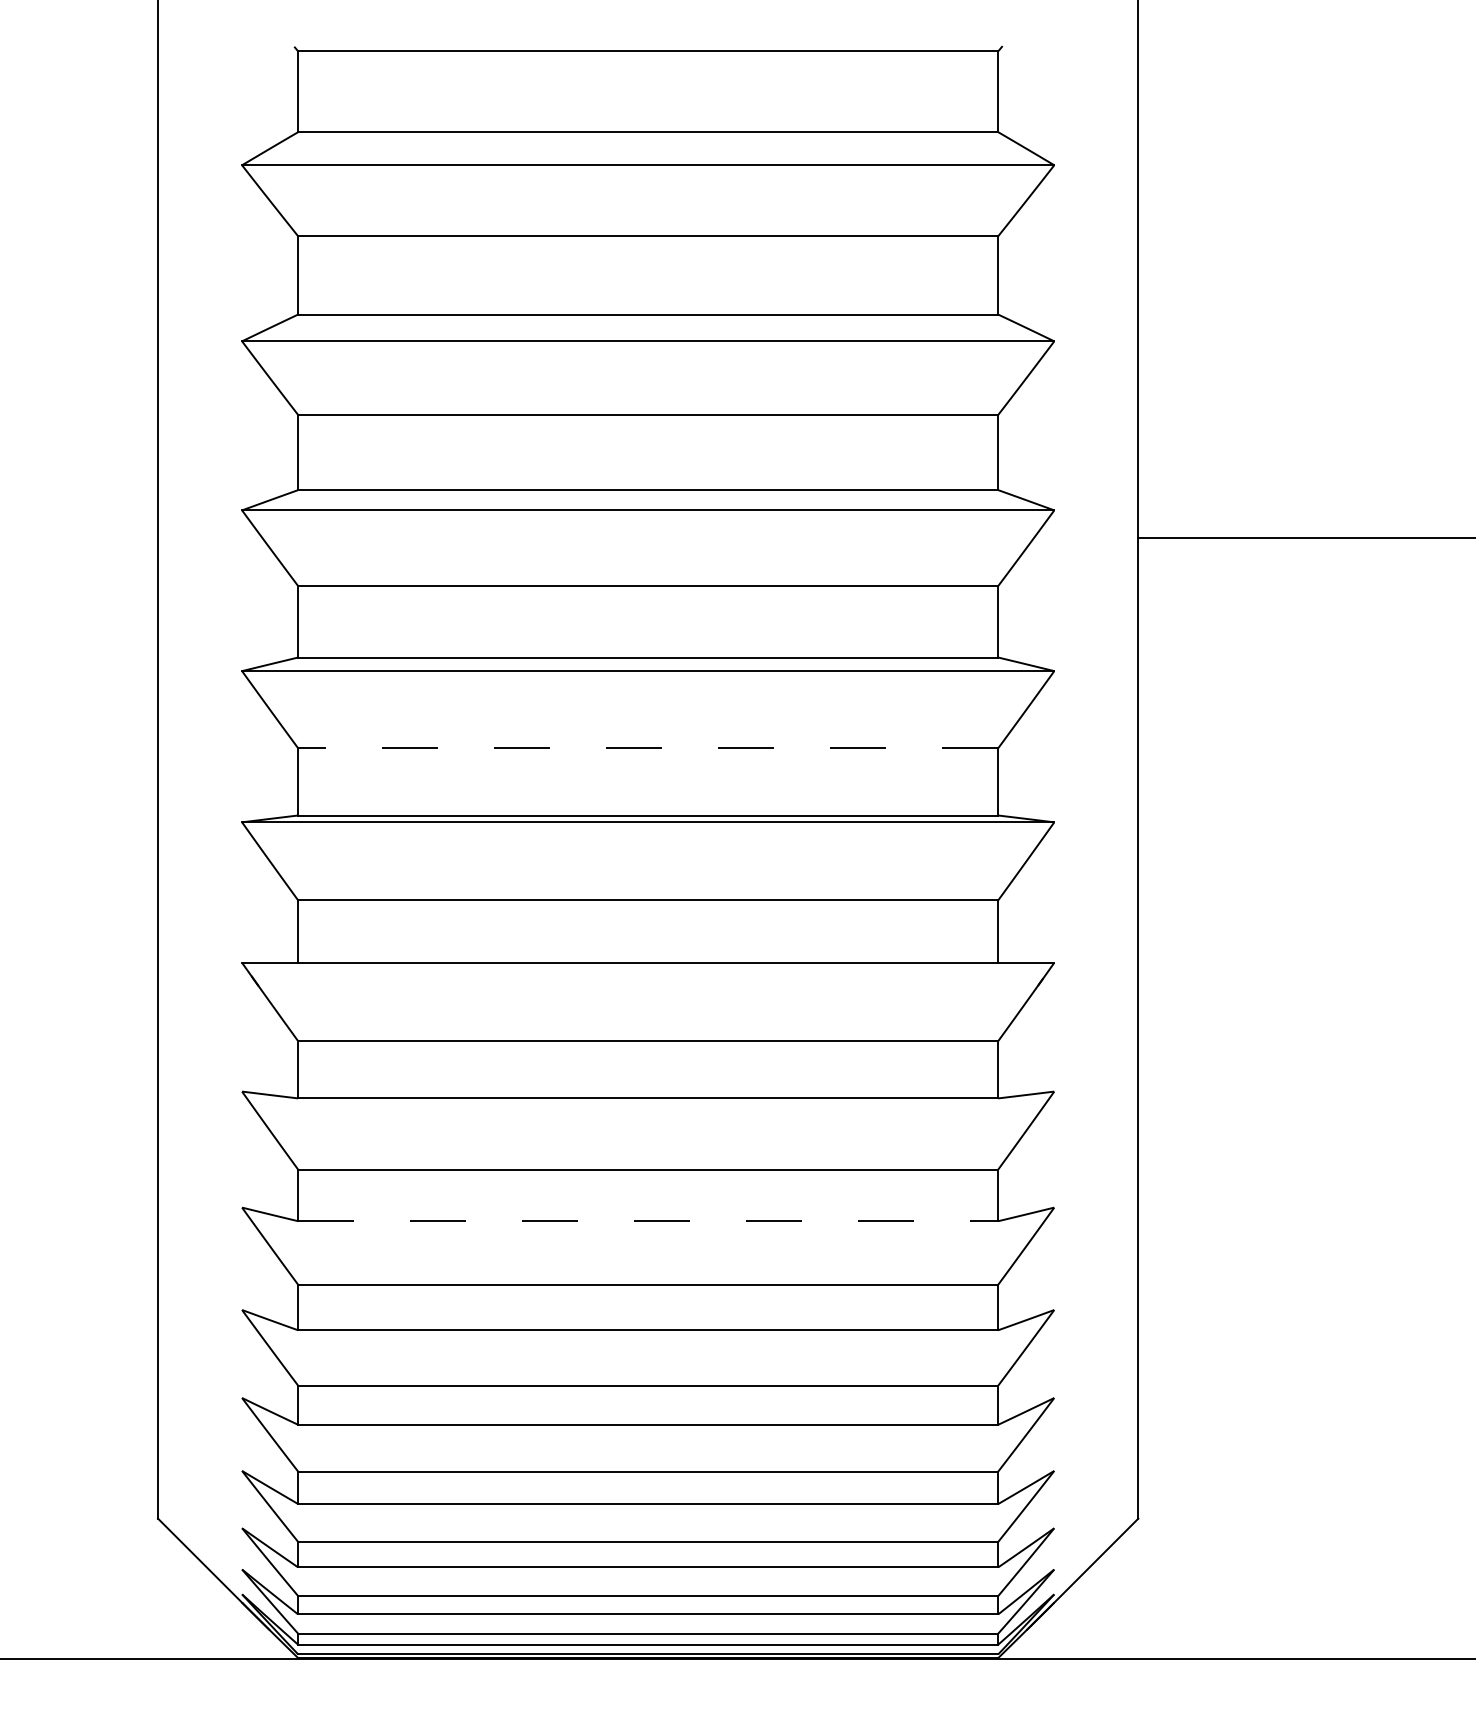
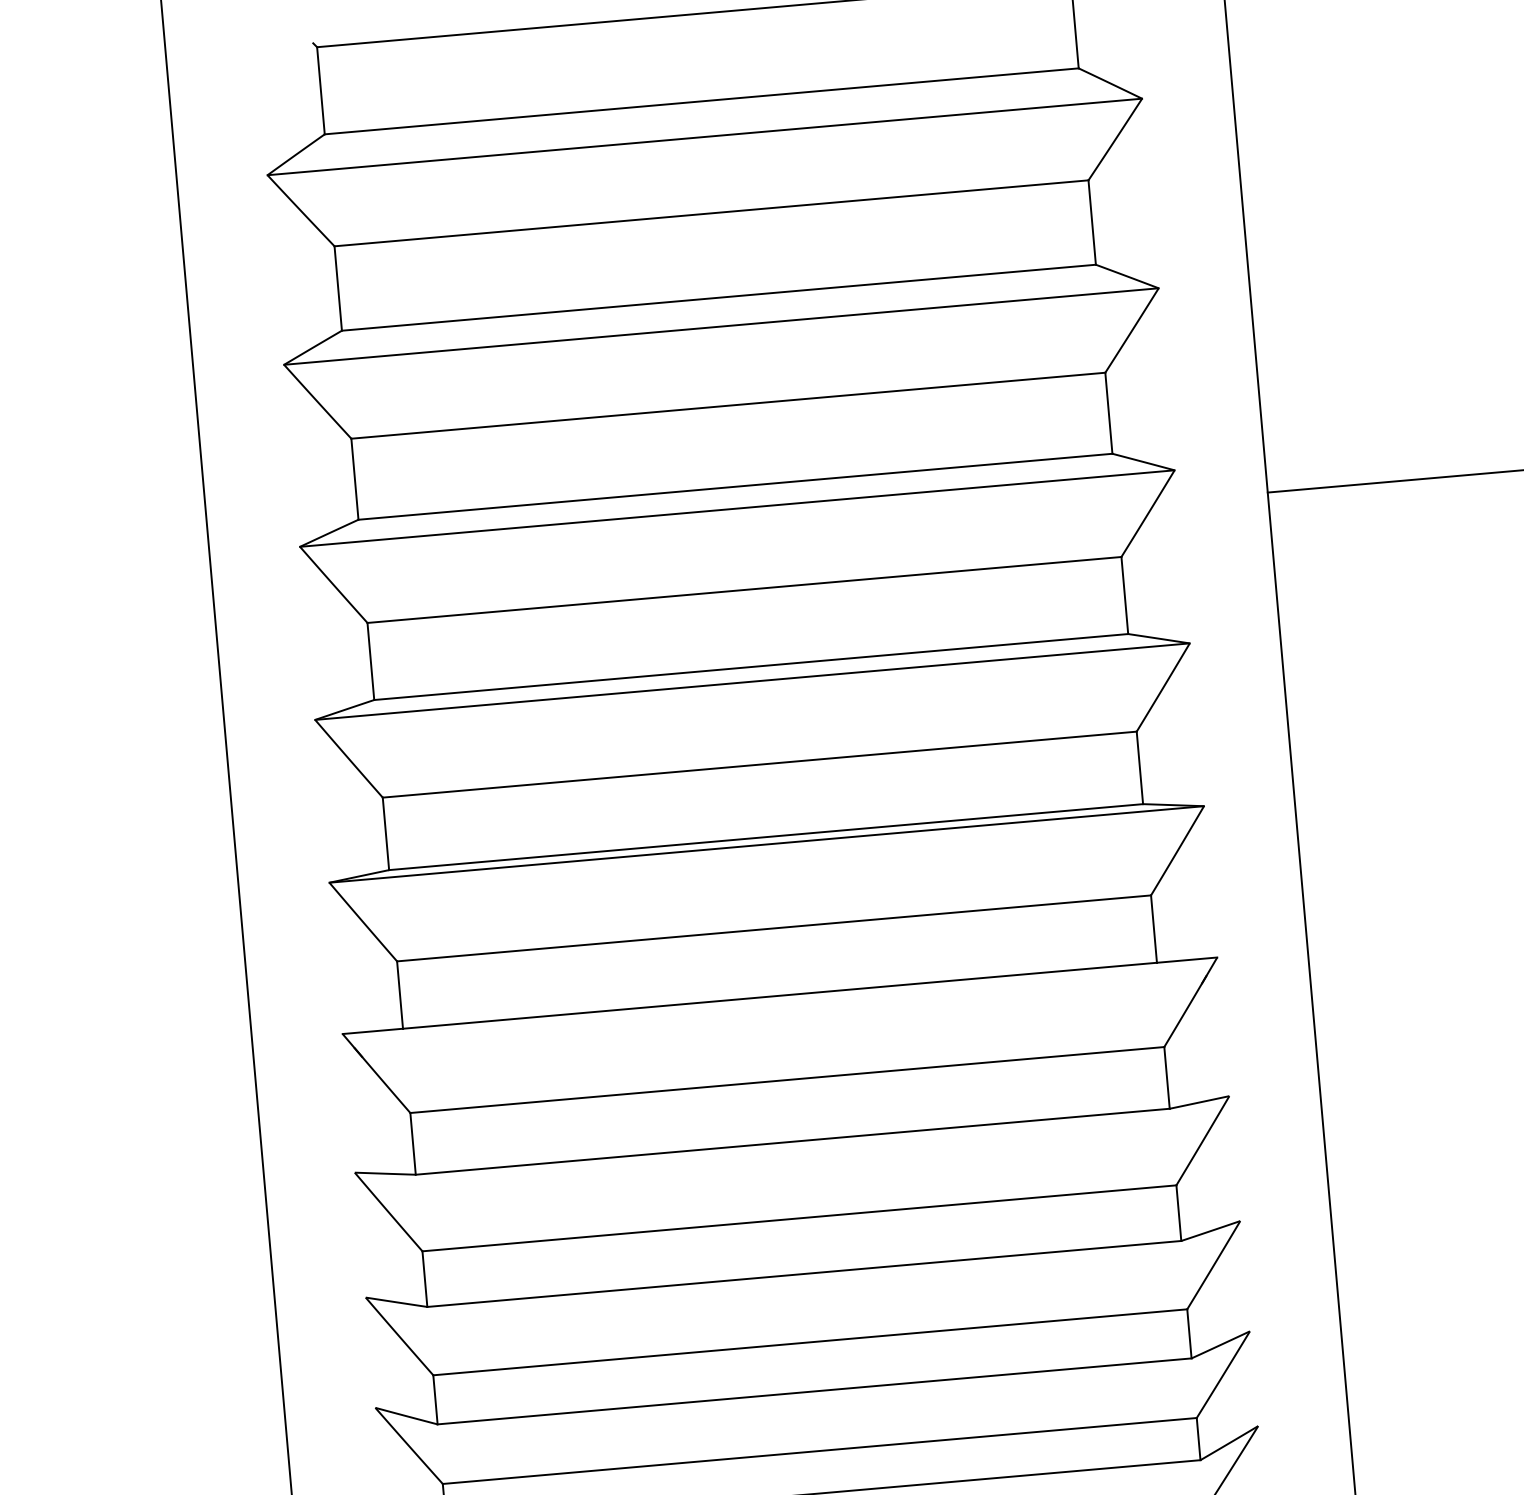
line: (647, 748) -> (759, 765), dashed -> solid
line: (648, 1221) -> (804, 1274), dashed -> solid

